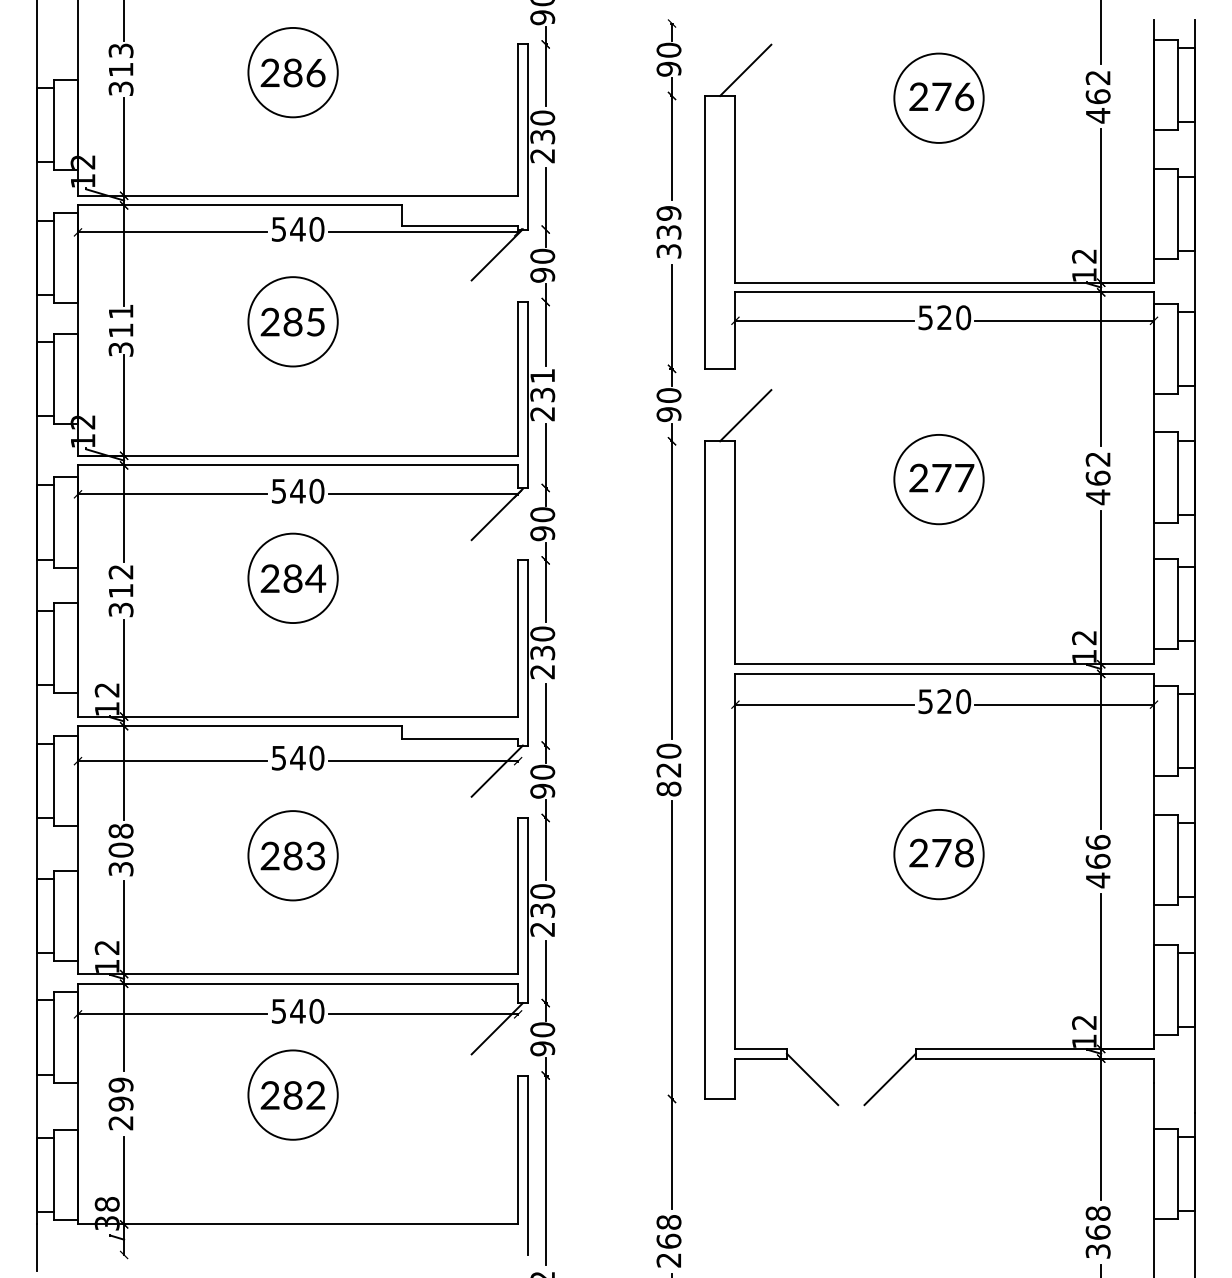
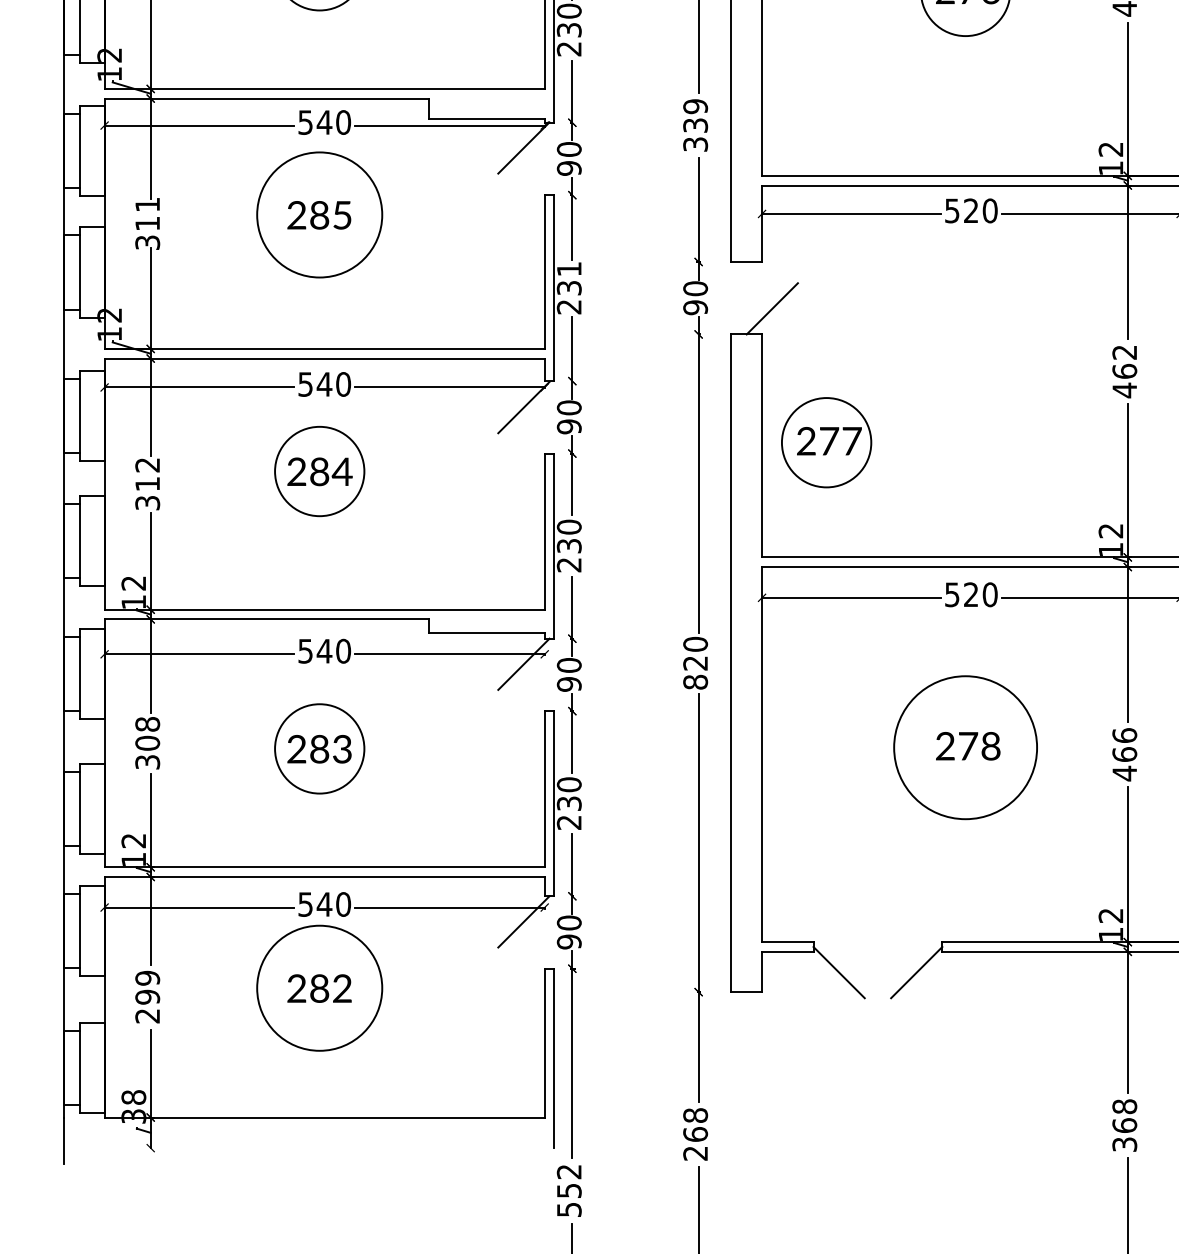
circle: (292, 321) -> (319, 214), size x1.4
part: (938, 479) -> (826, 442), moved
circle: (938, 854) -> (965, 747), size x1.6
circle: (292, 1094) -> (319, 987), size x1.4

